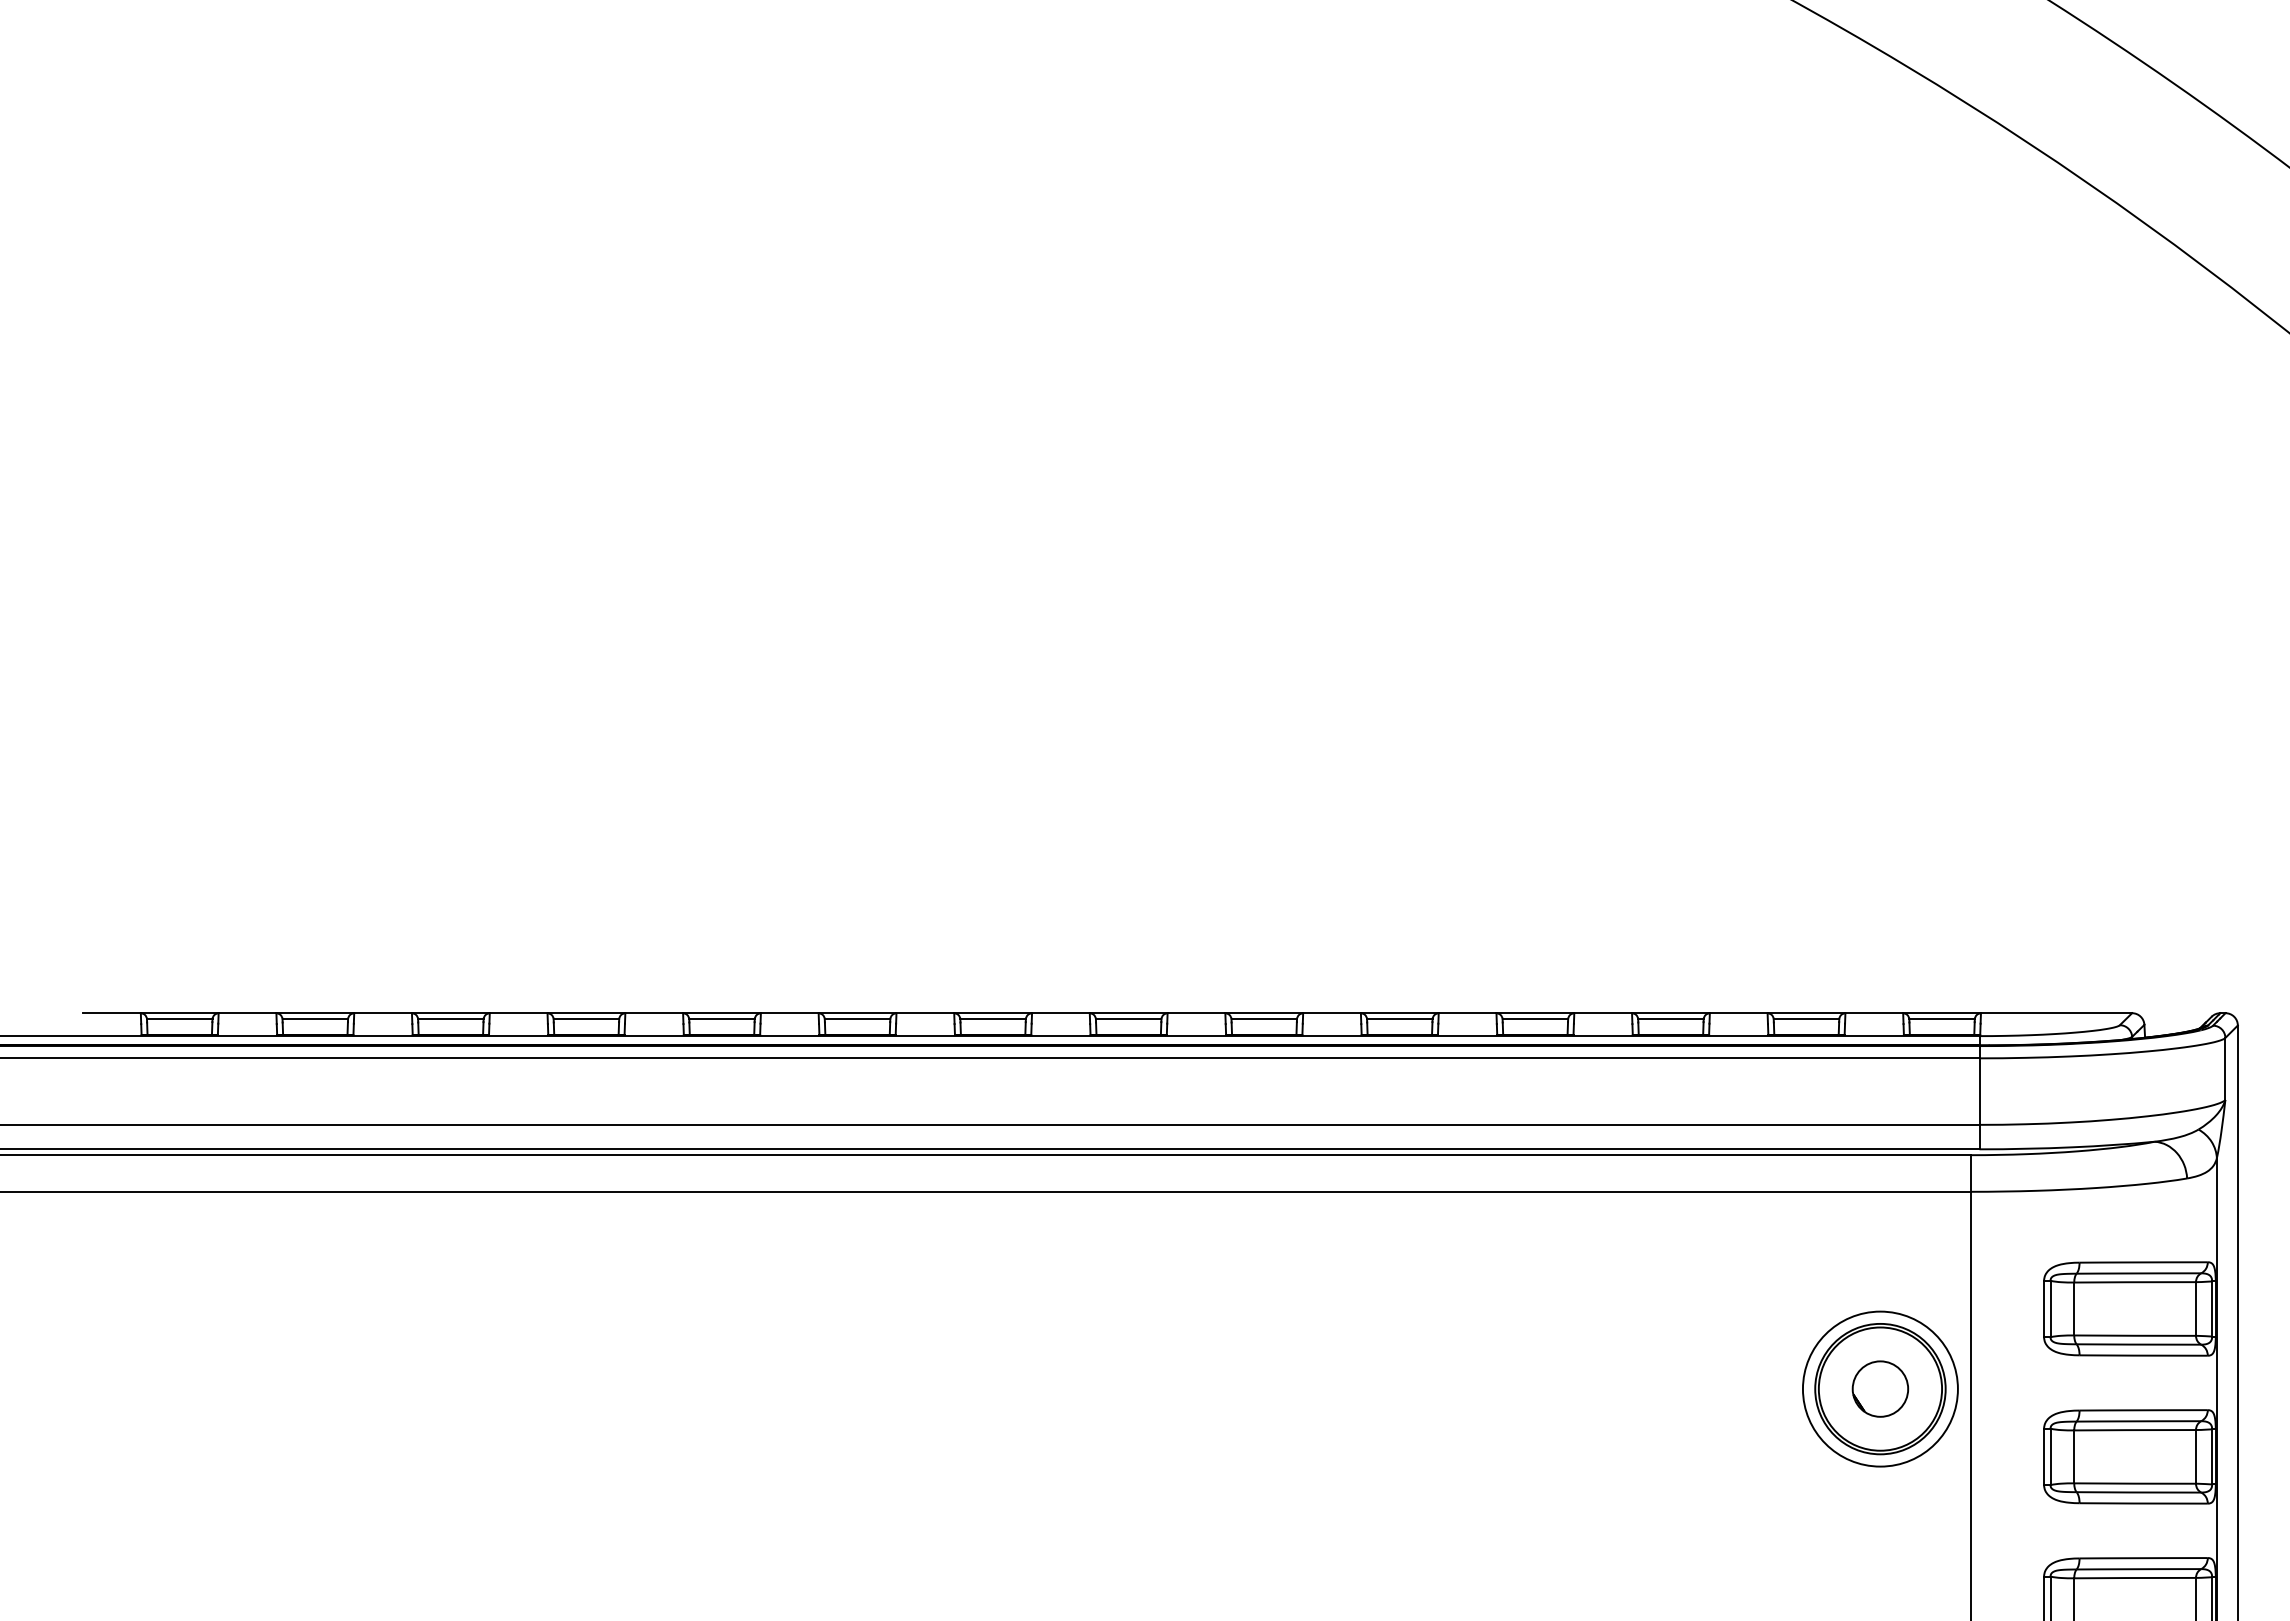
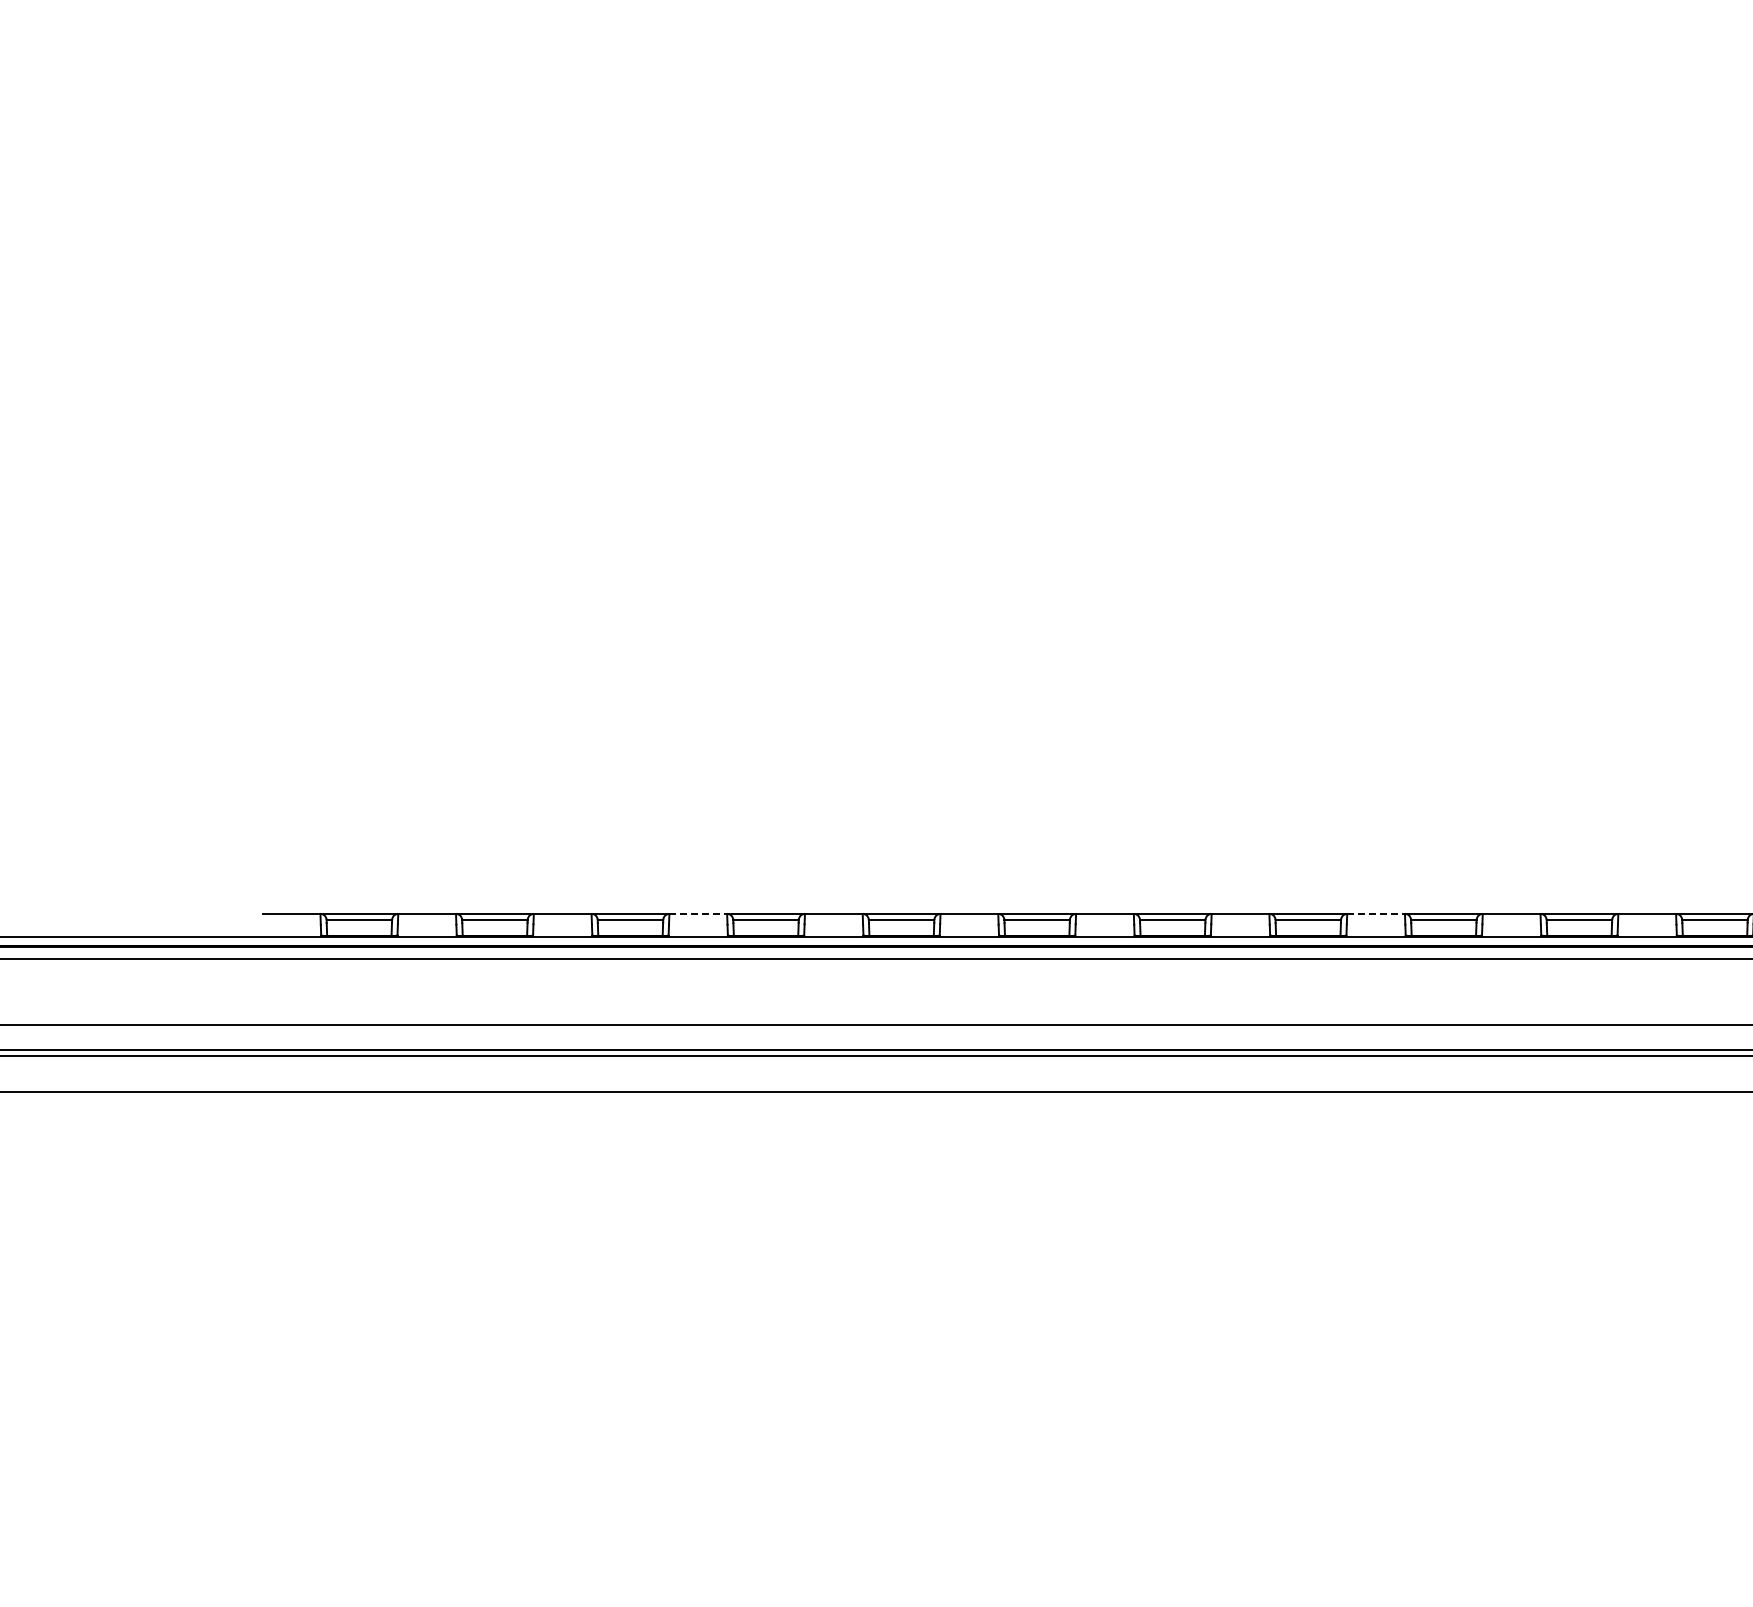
line: (518, 1013) -> (698, 914), solid -> dashed
line: (1196, 1013) -> (1376, 914), solid -> dashed

